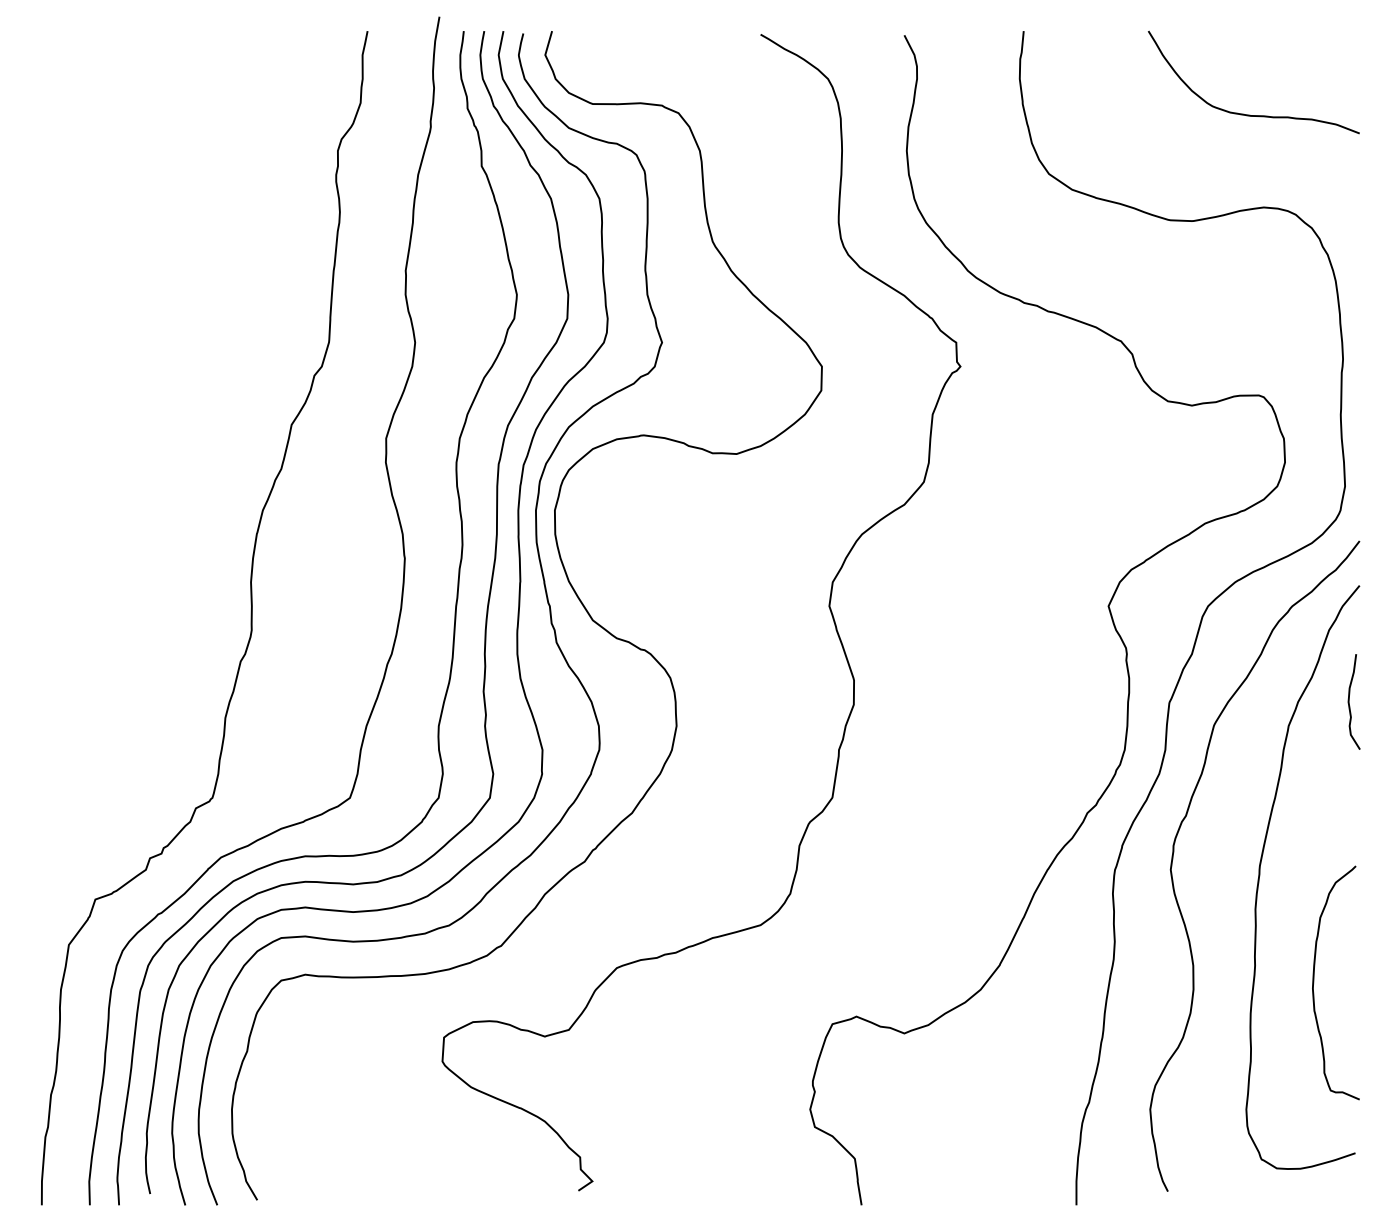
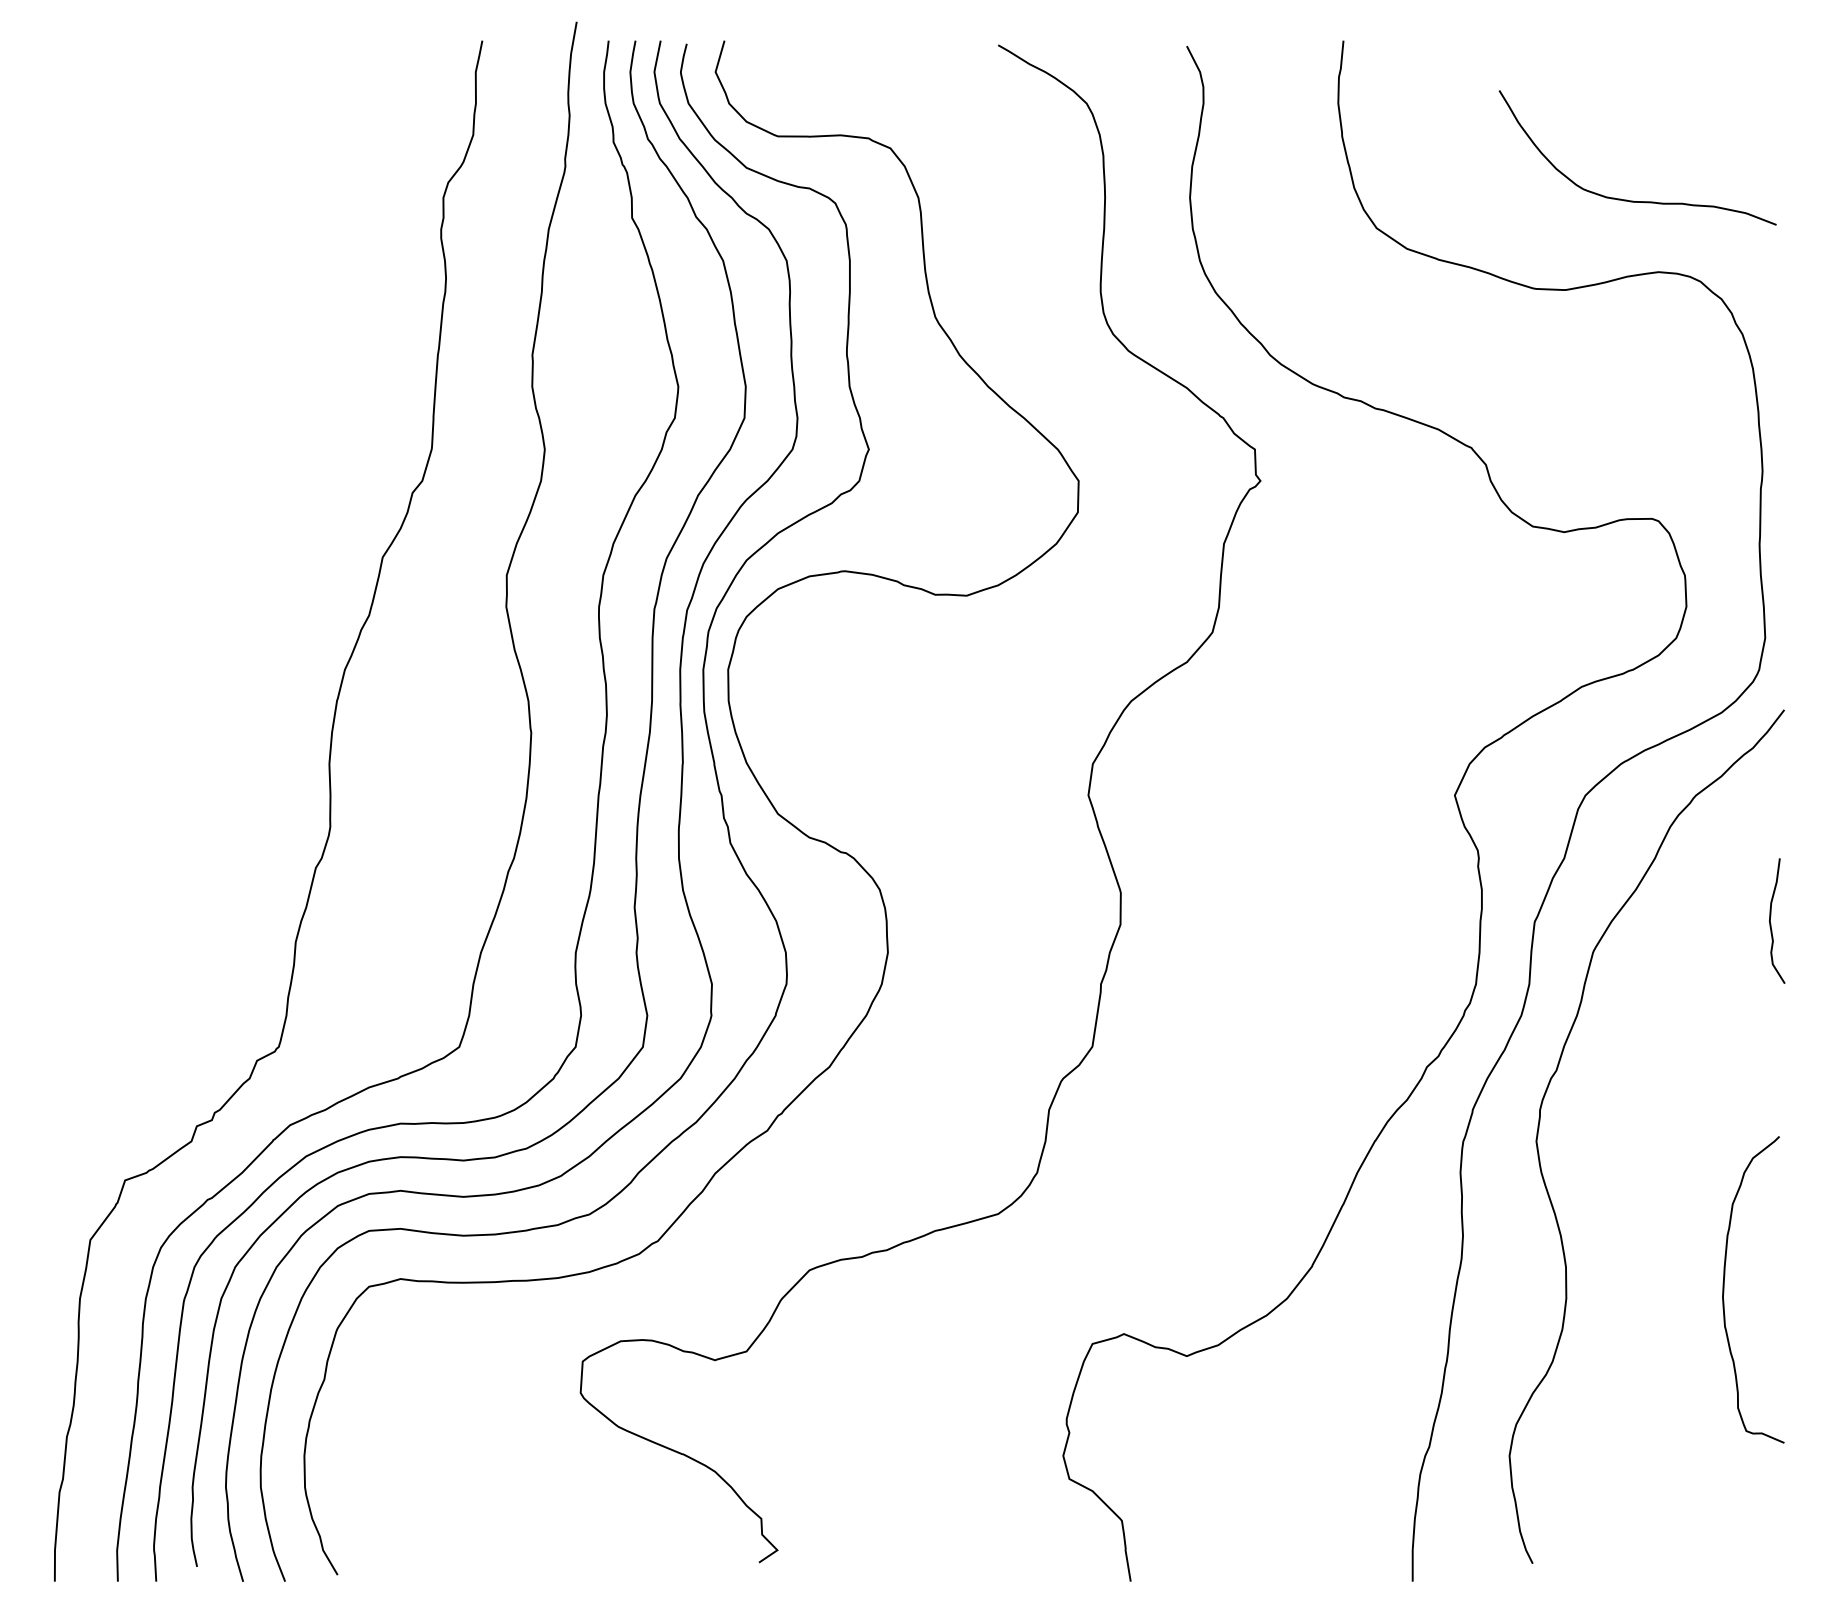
curve: (1249, 114) -> (1631, 199), moved
curve: (1260, 875) -> (1654, 1148), removed

